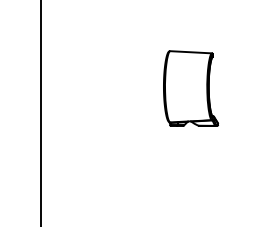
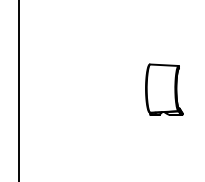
part: (190, 88) -> (163, 89), size x0.7

